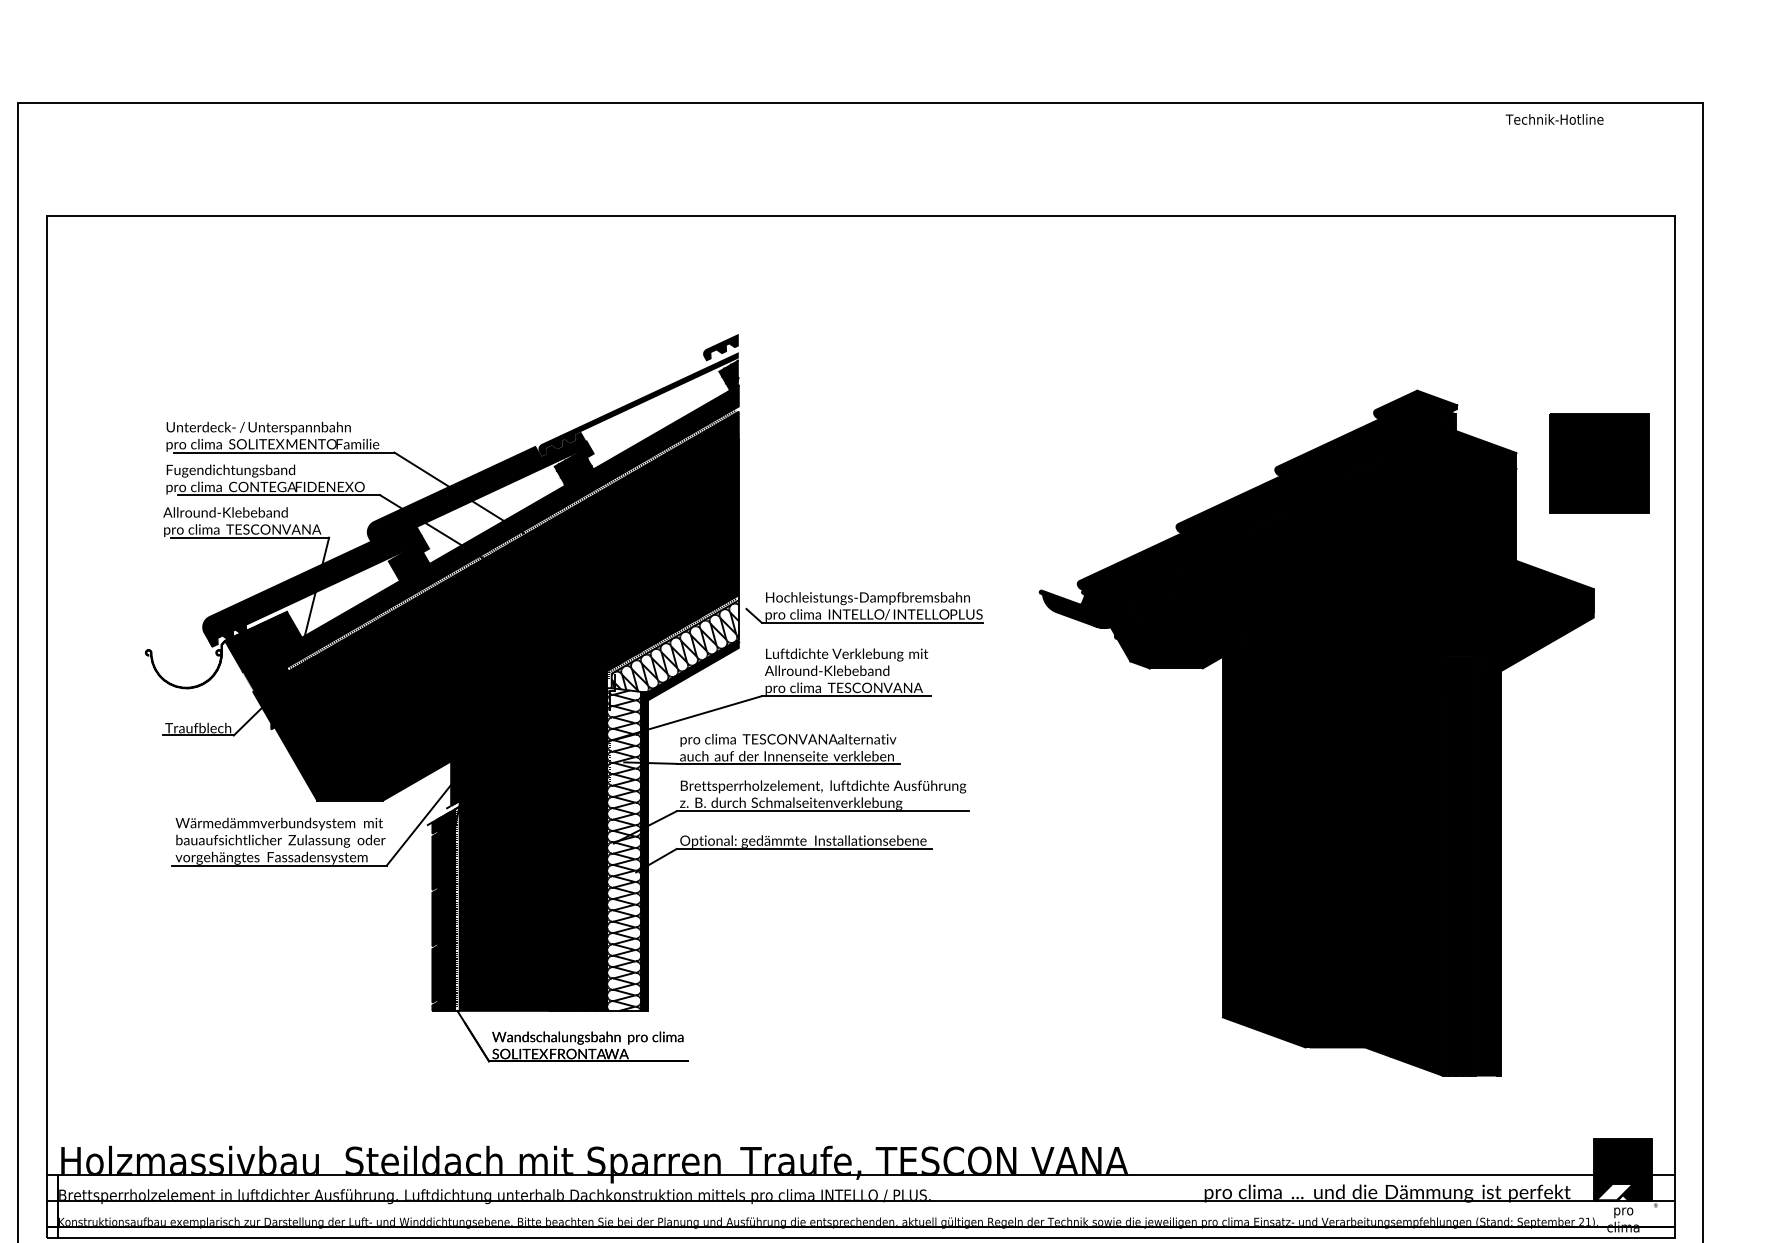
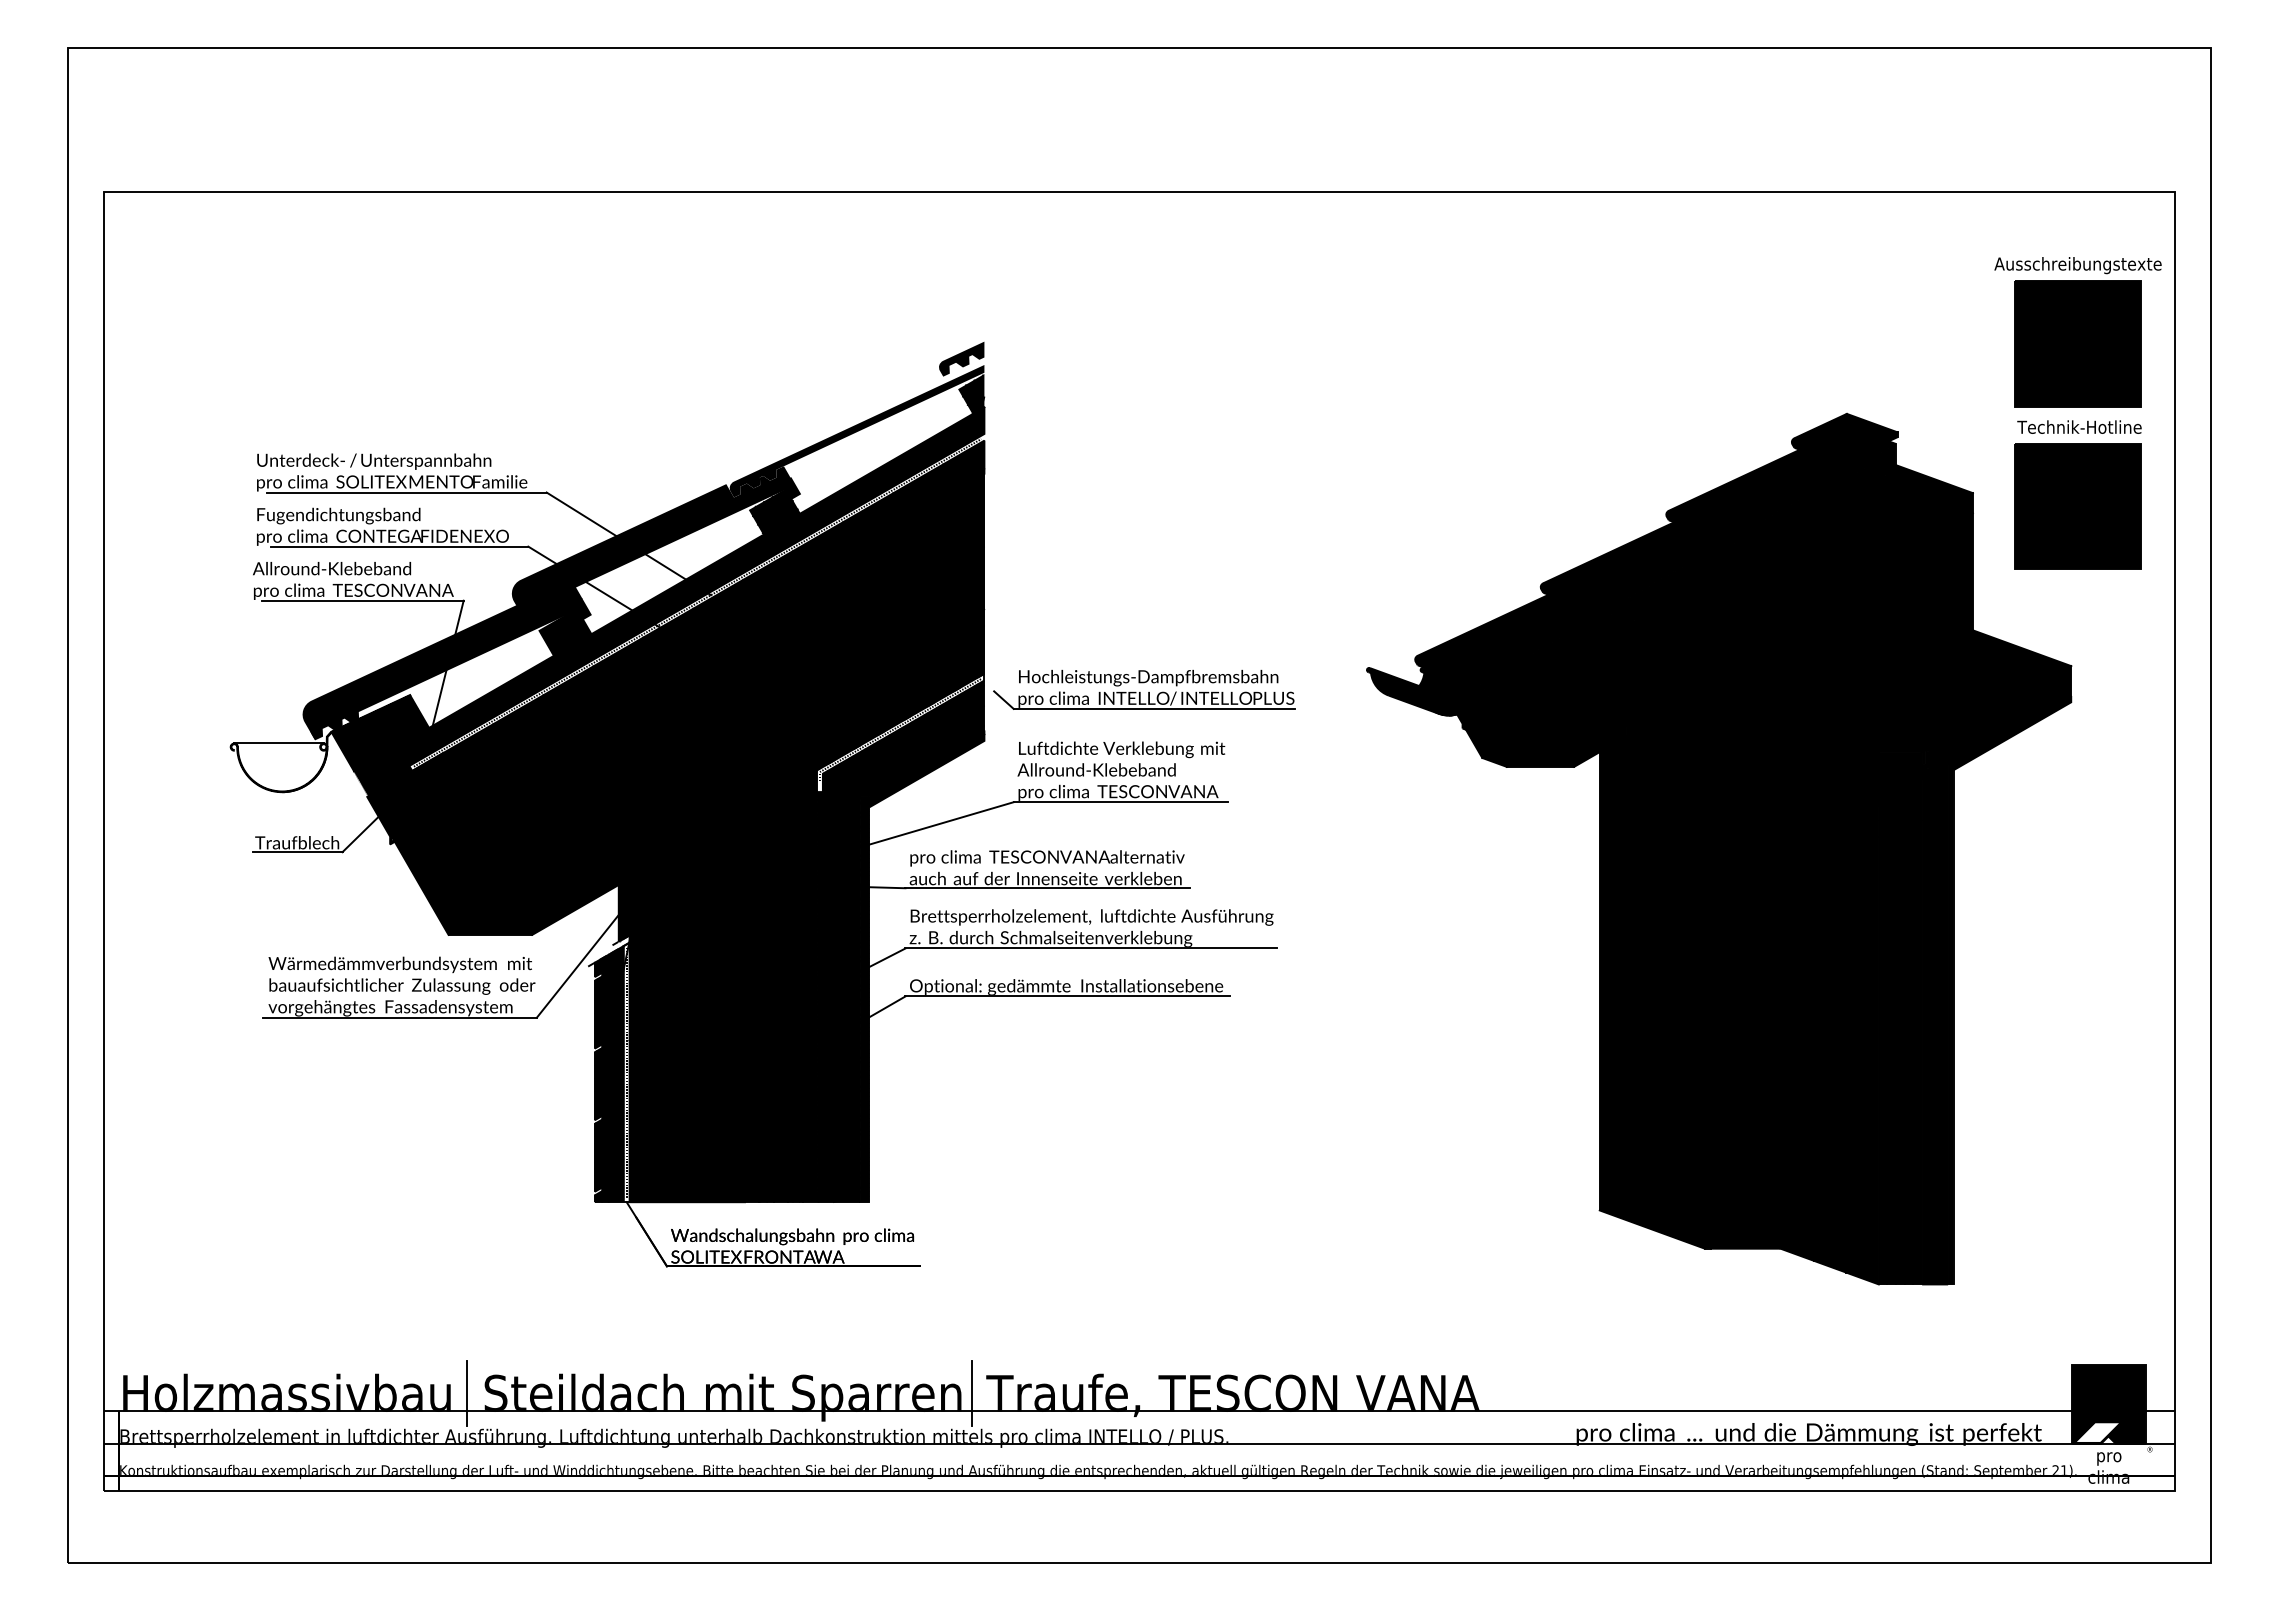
text: (1554, 118) -> (2079, 426), moved
part: (1598, 326) -> (2077, 332), added
line: (183, 650) -> (278, 743), added
fill: (672, 805) -> (900, 941), added
line: (332, 1160) -> (467, 1392), added
line: (728, 1160) -> (971, 1392), added

